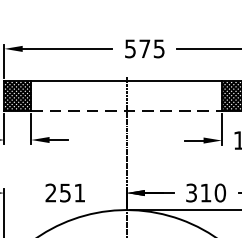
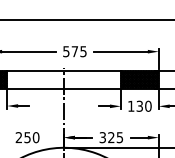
line: (127, 110) -> (64, 88), dashed -> solid
text: (78, 192) -> (35, 137), 251 -> 250
text: (212, 192) -> (115, 137), 310 -> 325

